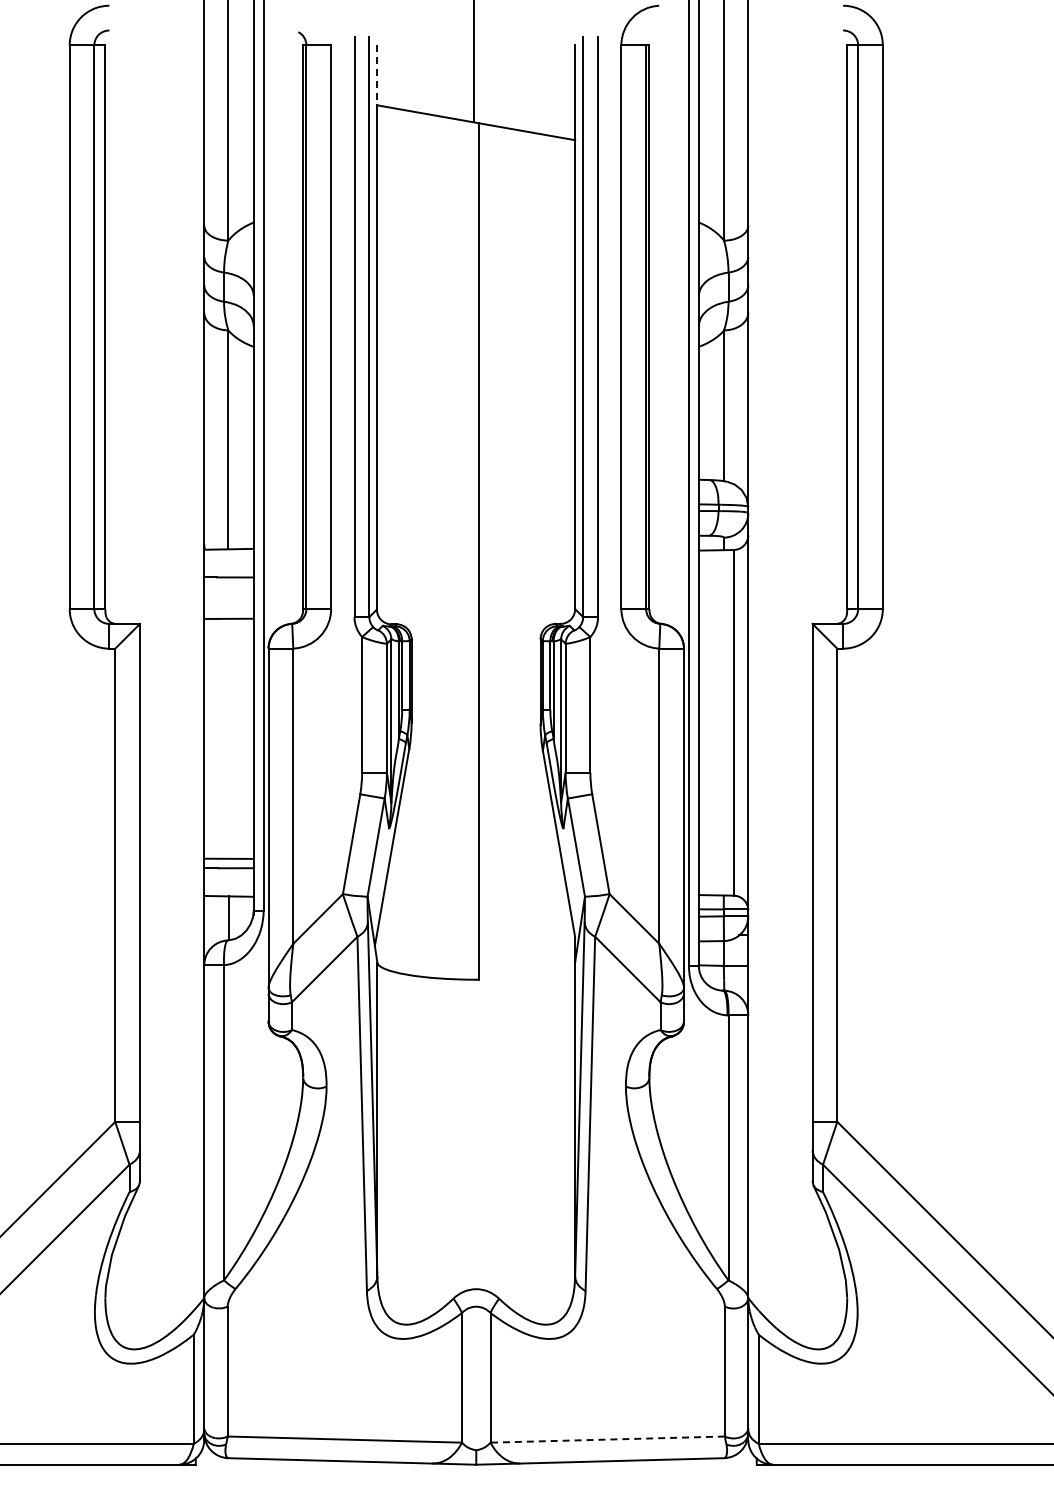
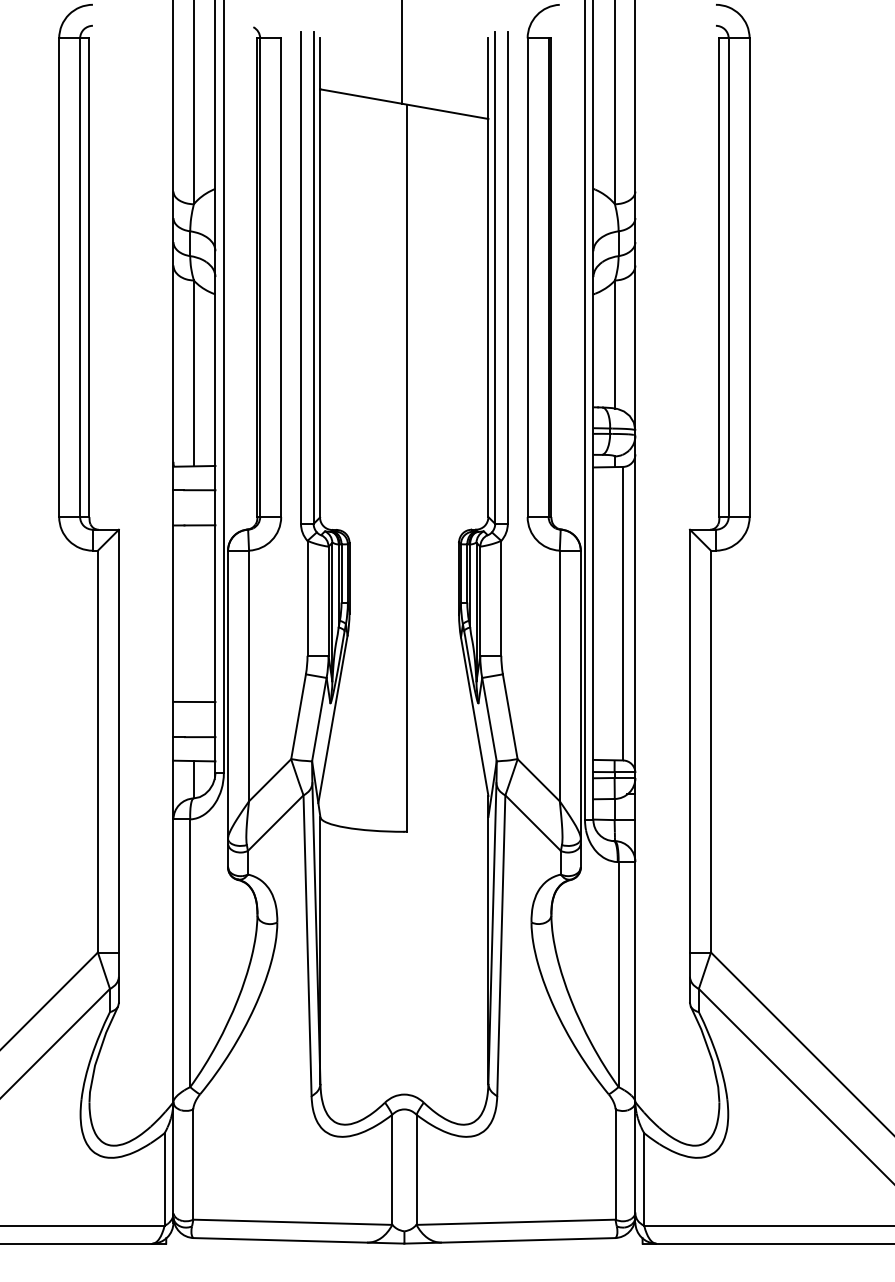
line: (377, 75) -> (320, 64), dashed -> solid
line: (228, 858) -> (194, 701), moved
line: (607, 1439) -> (515, 1222), dashed -> solid

